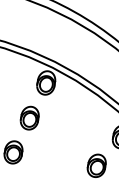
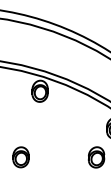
part: (29, 117) -> (30, 124), removed

